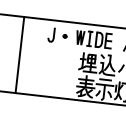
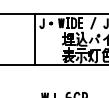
line: (19, 53) -> (34, 38), moved

